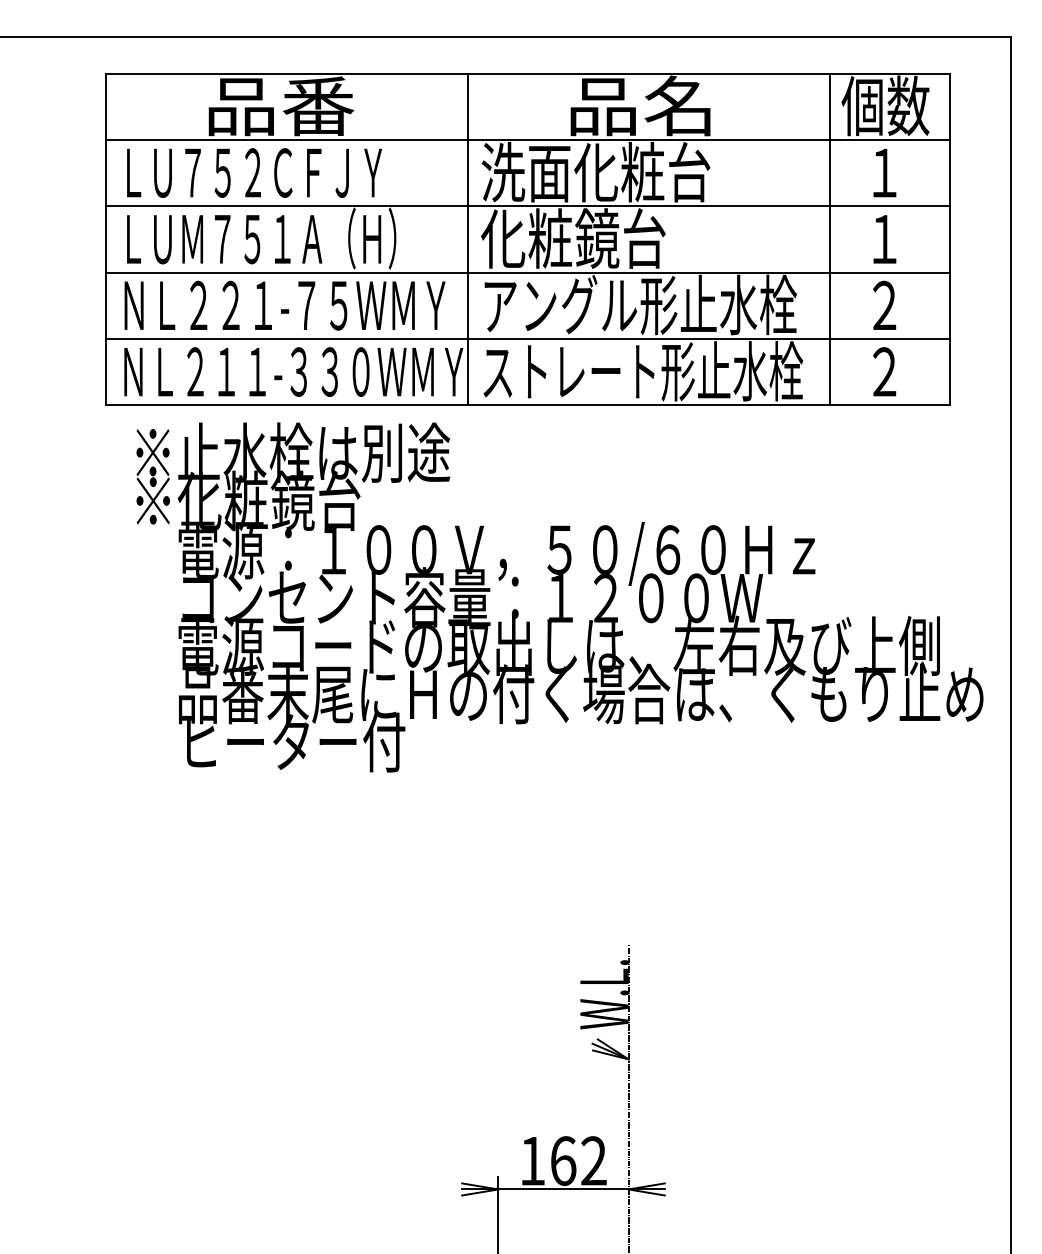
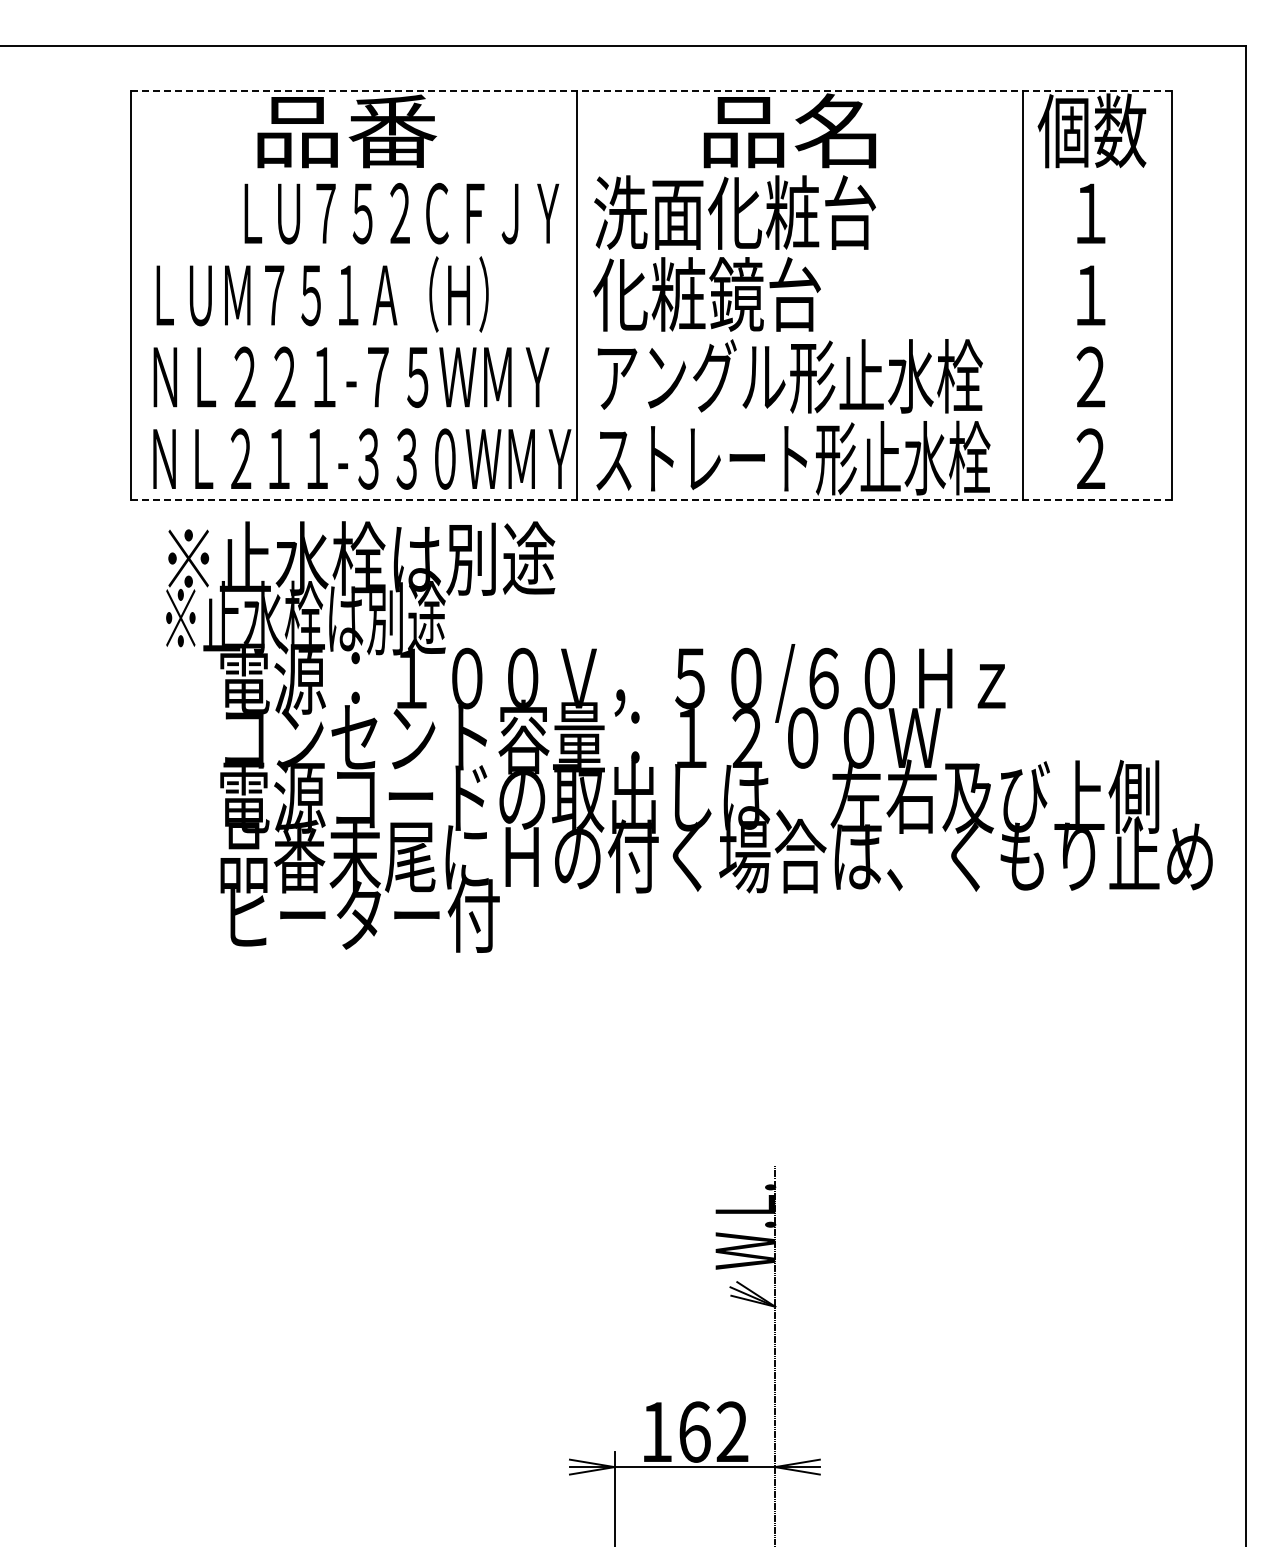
line: (528, 73) -> (651, 91), solid -> dashed
line: (527, 139) -> (650, 172), removed
text: (254, 172) -> (401, 213), moved
line: (527, 206) -> (650, 254), removed
line: (527, 272) -> (650, 336), removed
line: (527, 339) -> (650, 418), removed
line: (528, 405) -> (651, 500), solid -> dashed
text: (247, 500) -> (305, 617), ※化粧鏡台 -> ※止水栓は別途

